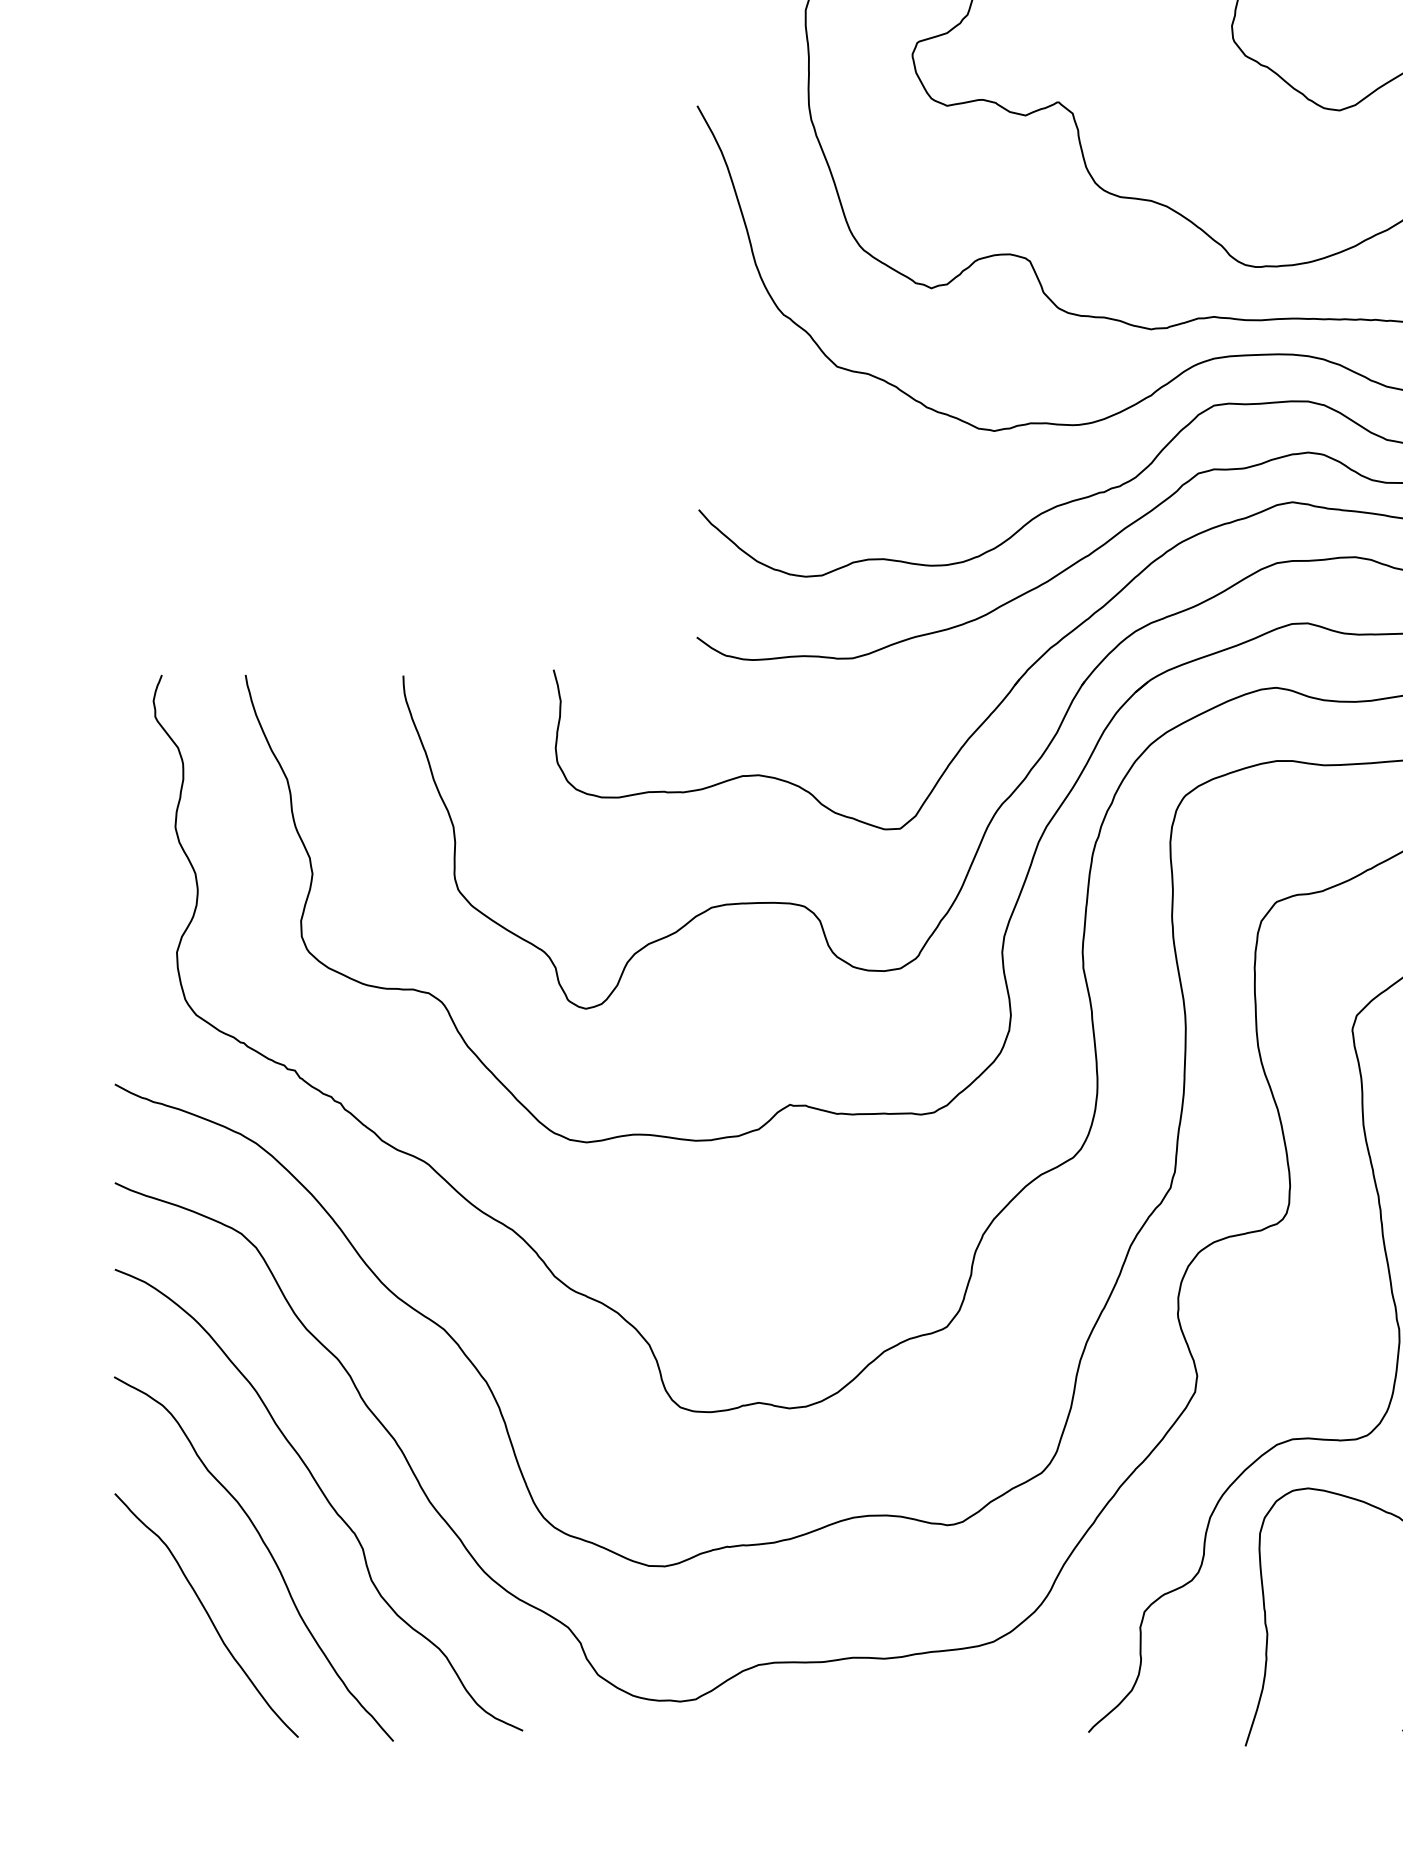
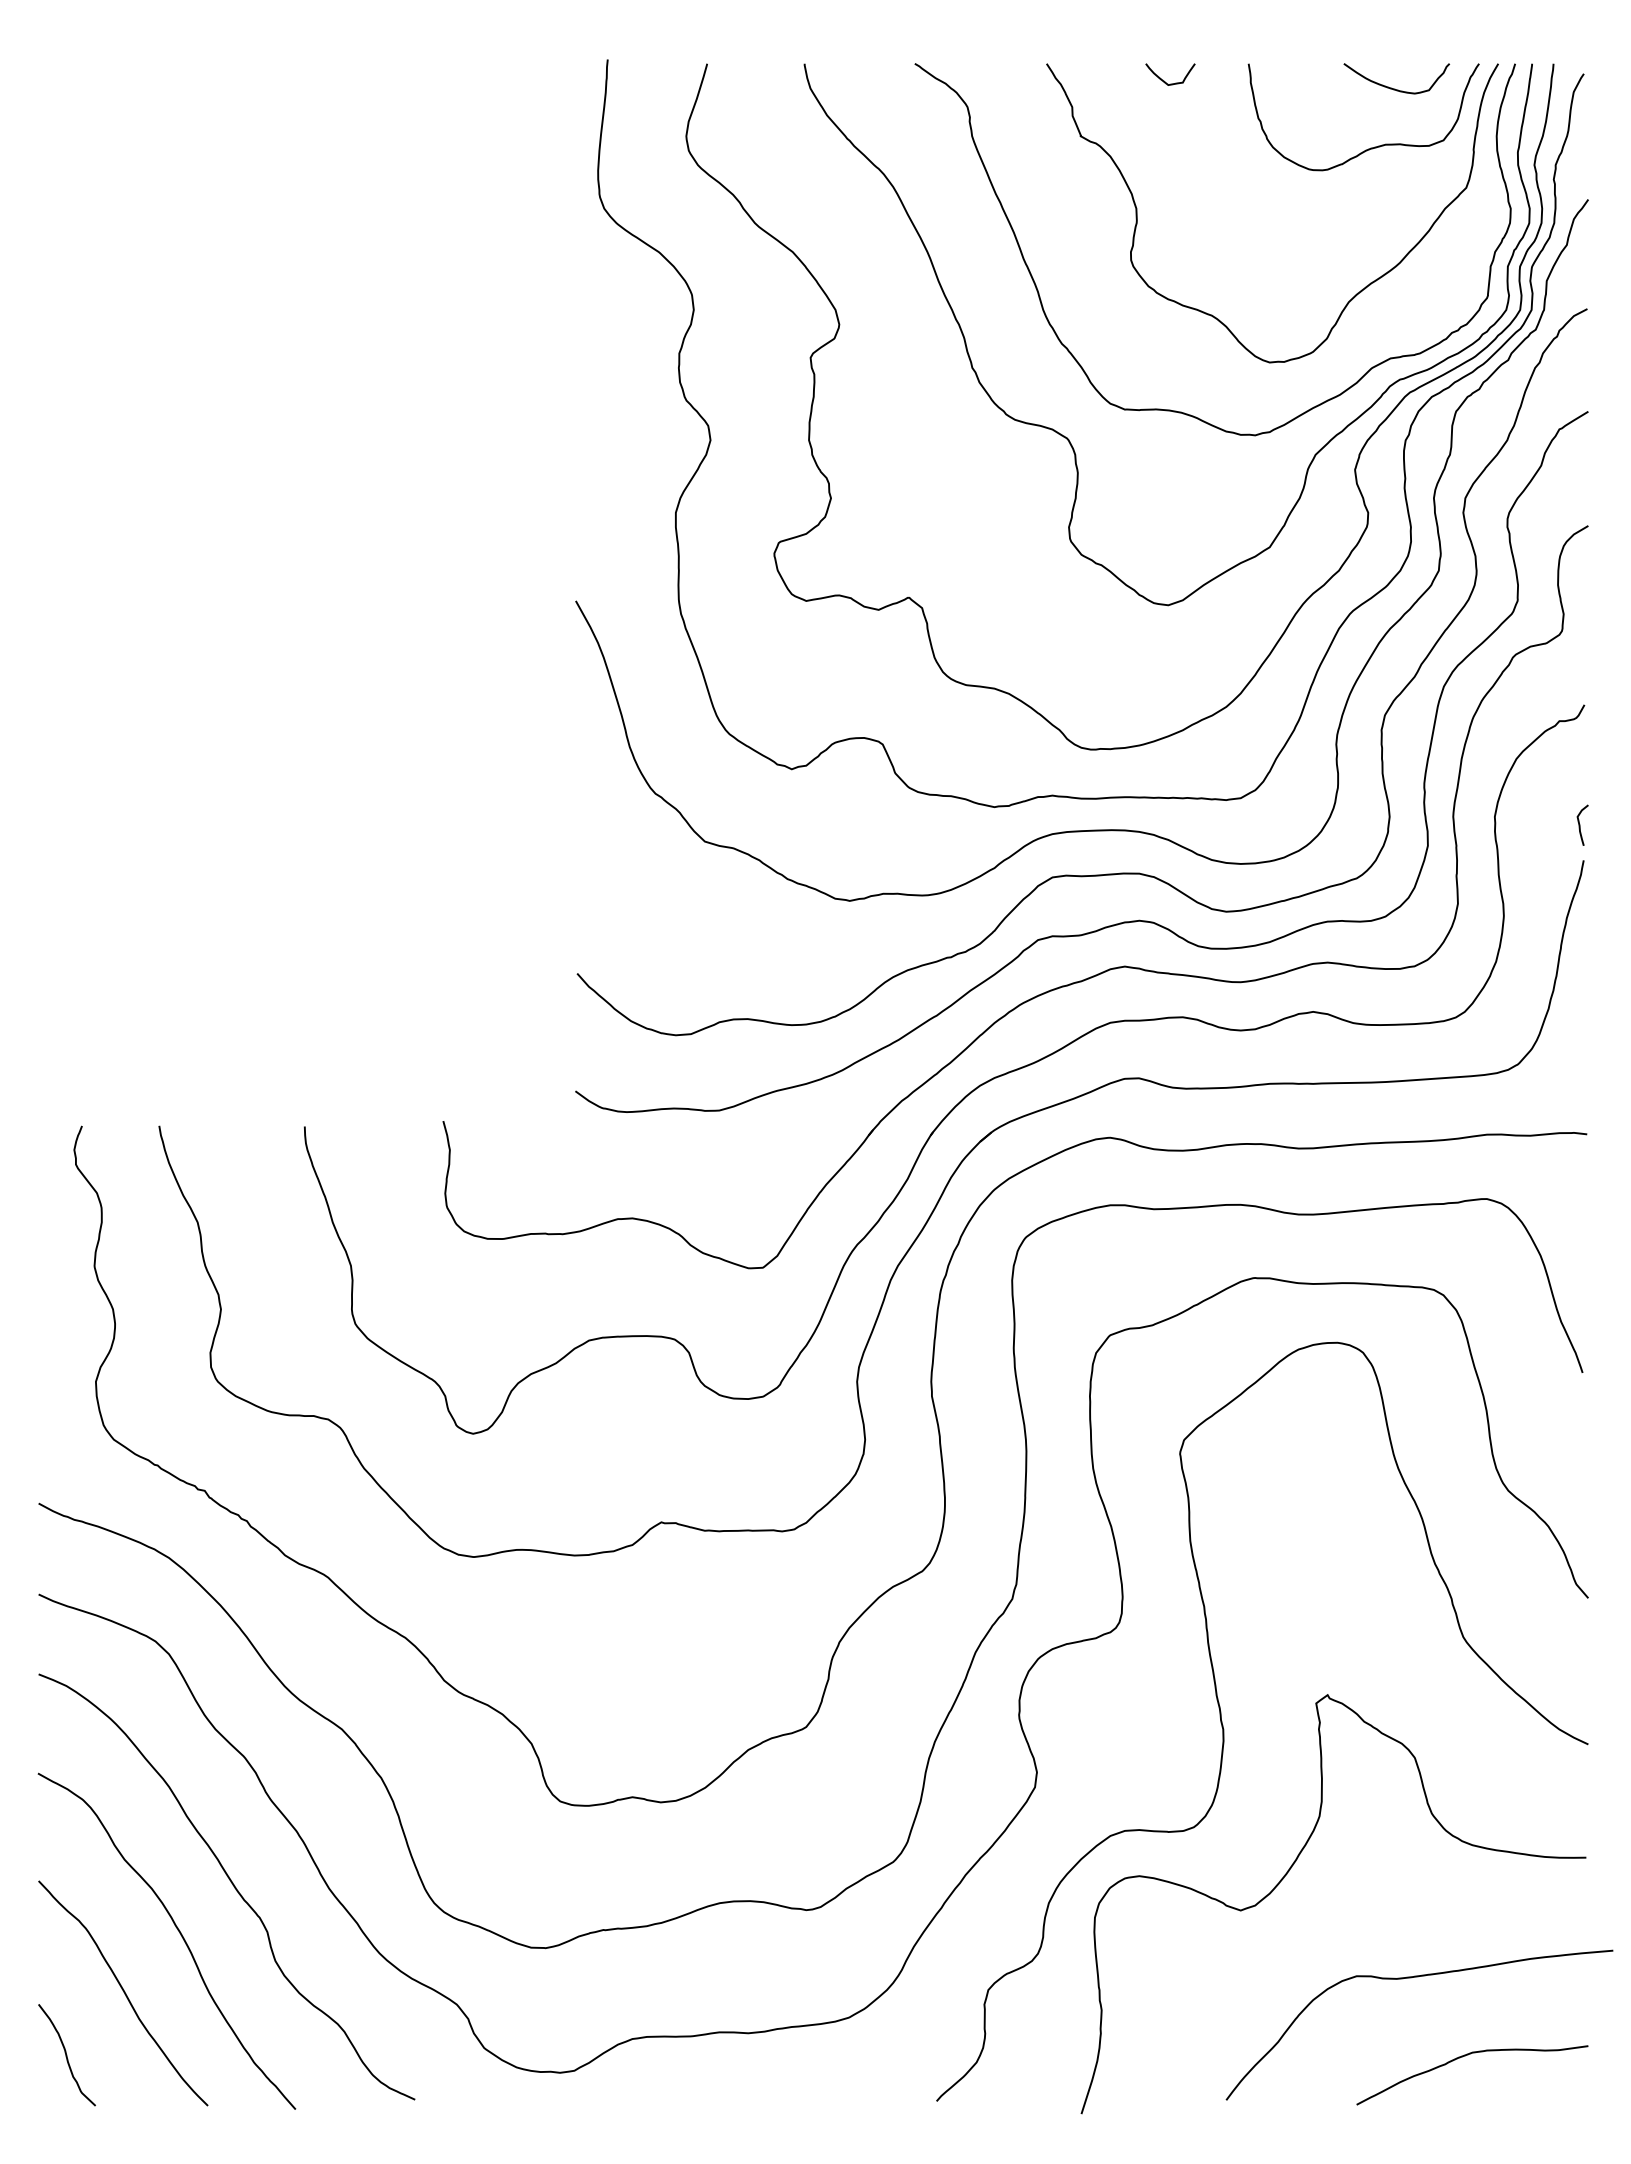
curve: (145, 1682) -> (66, 2055), added

